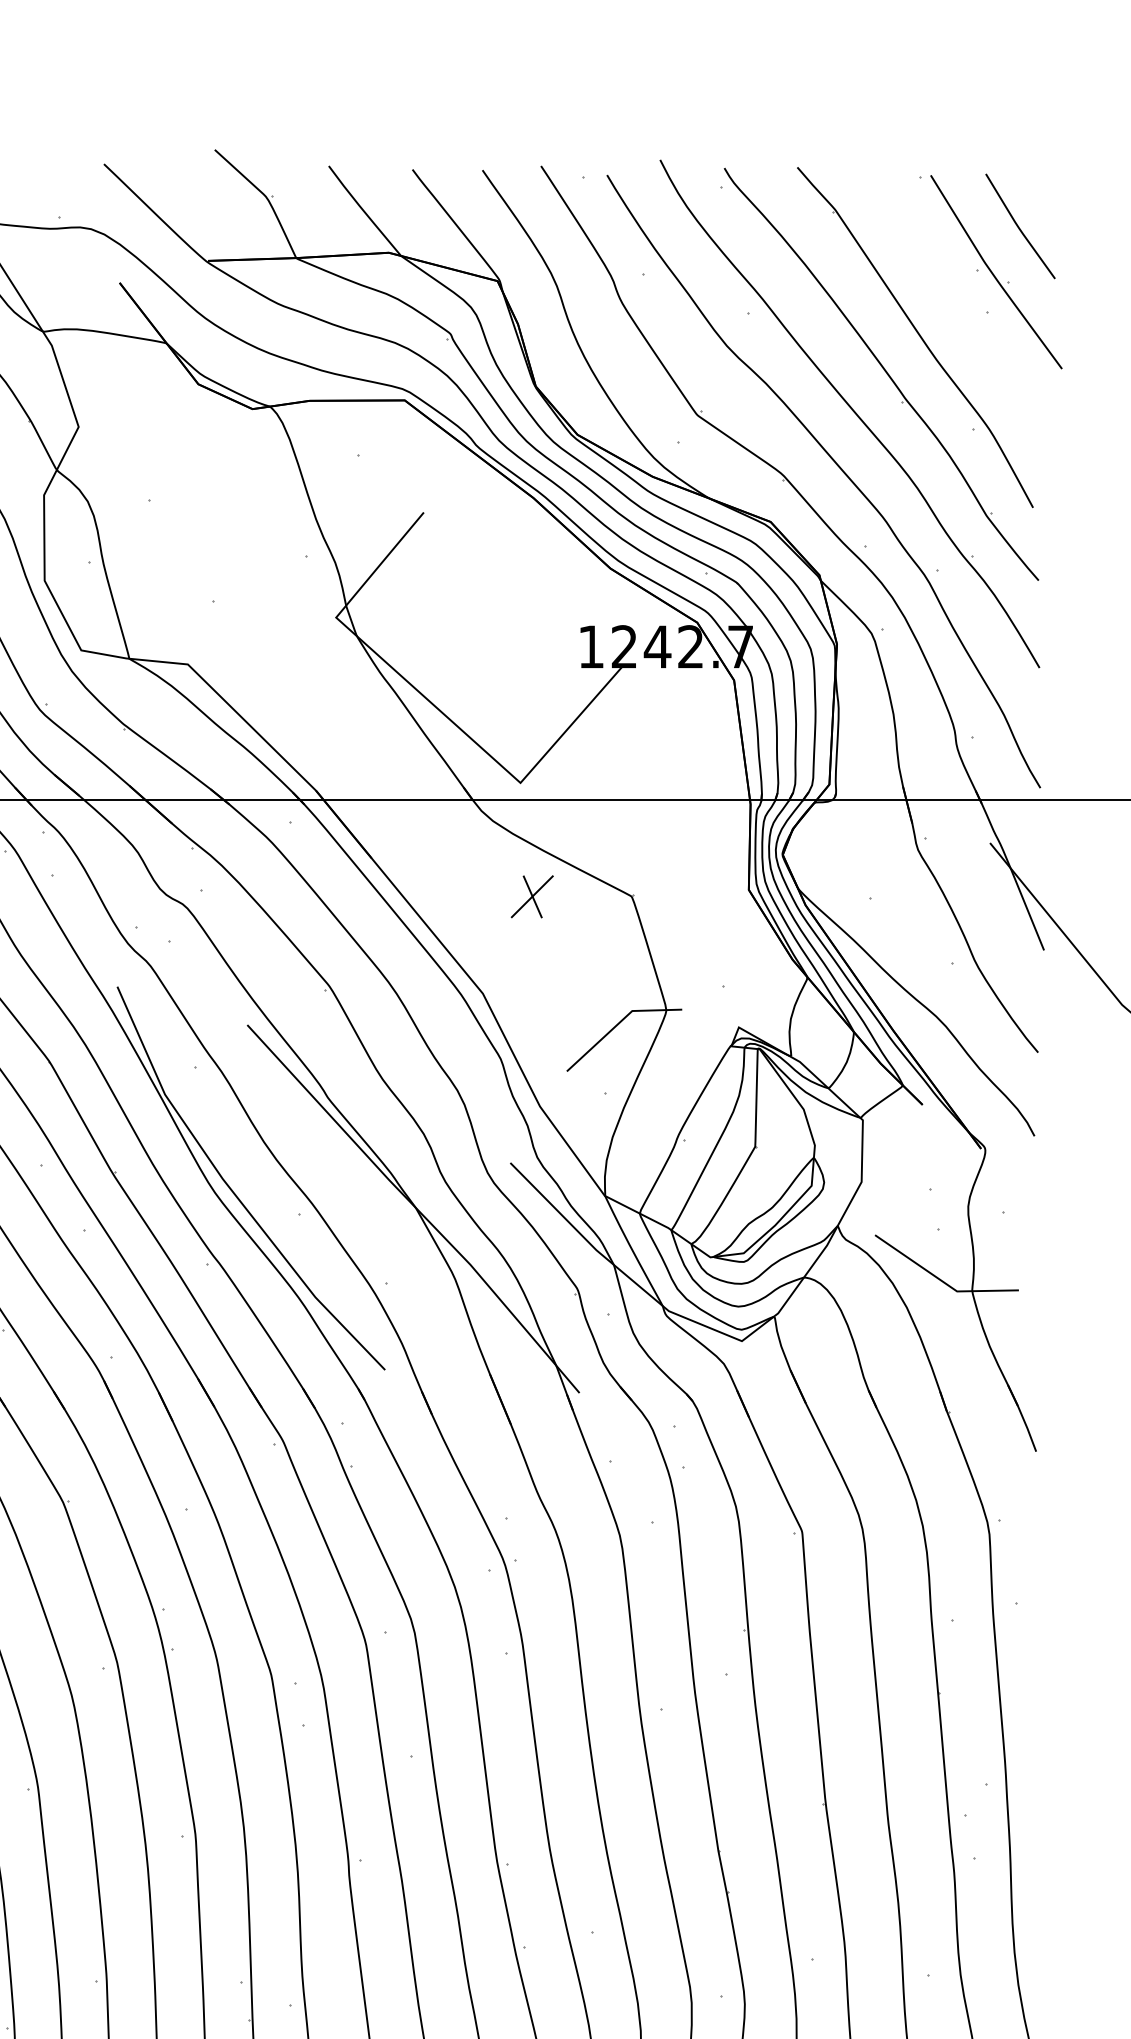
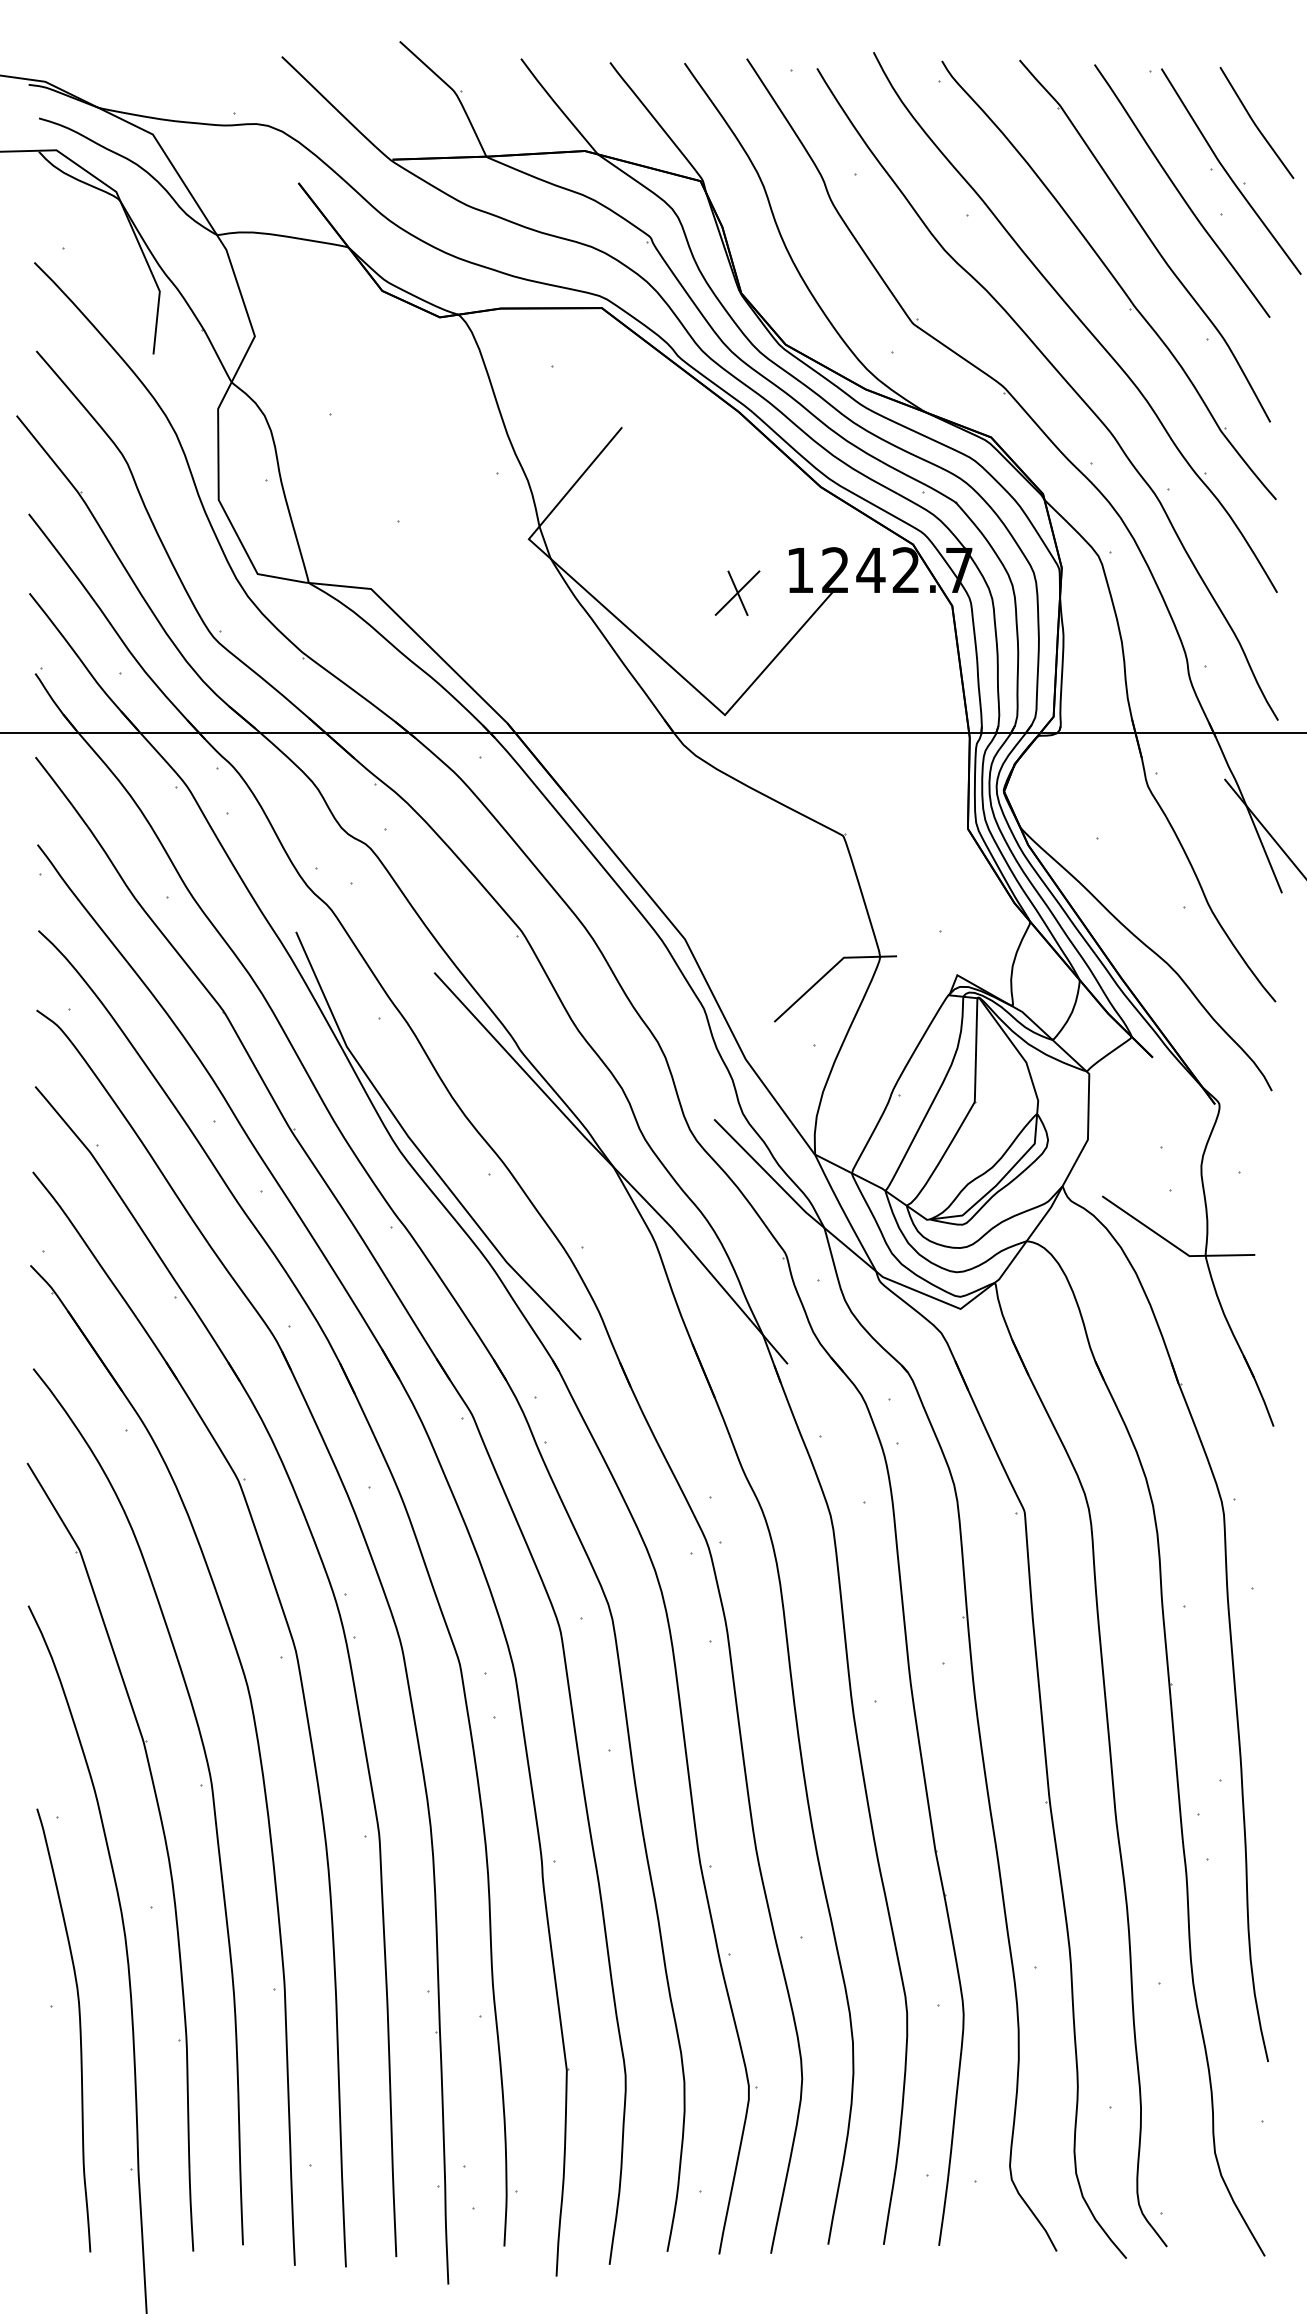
curve: (948, 291) -> (1180, 192), added
part: (532, 896) -> (737, 592), moved

